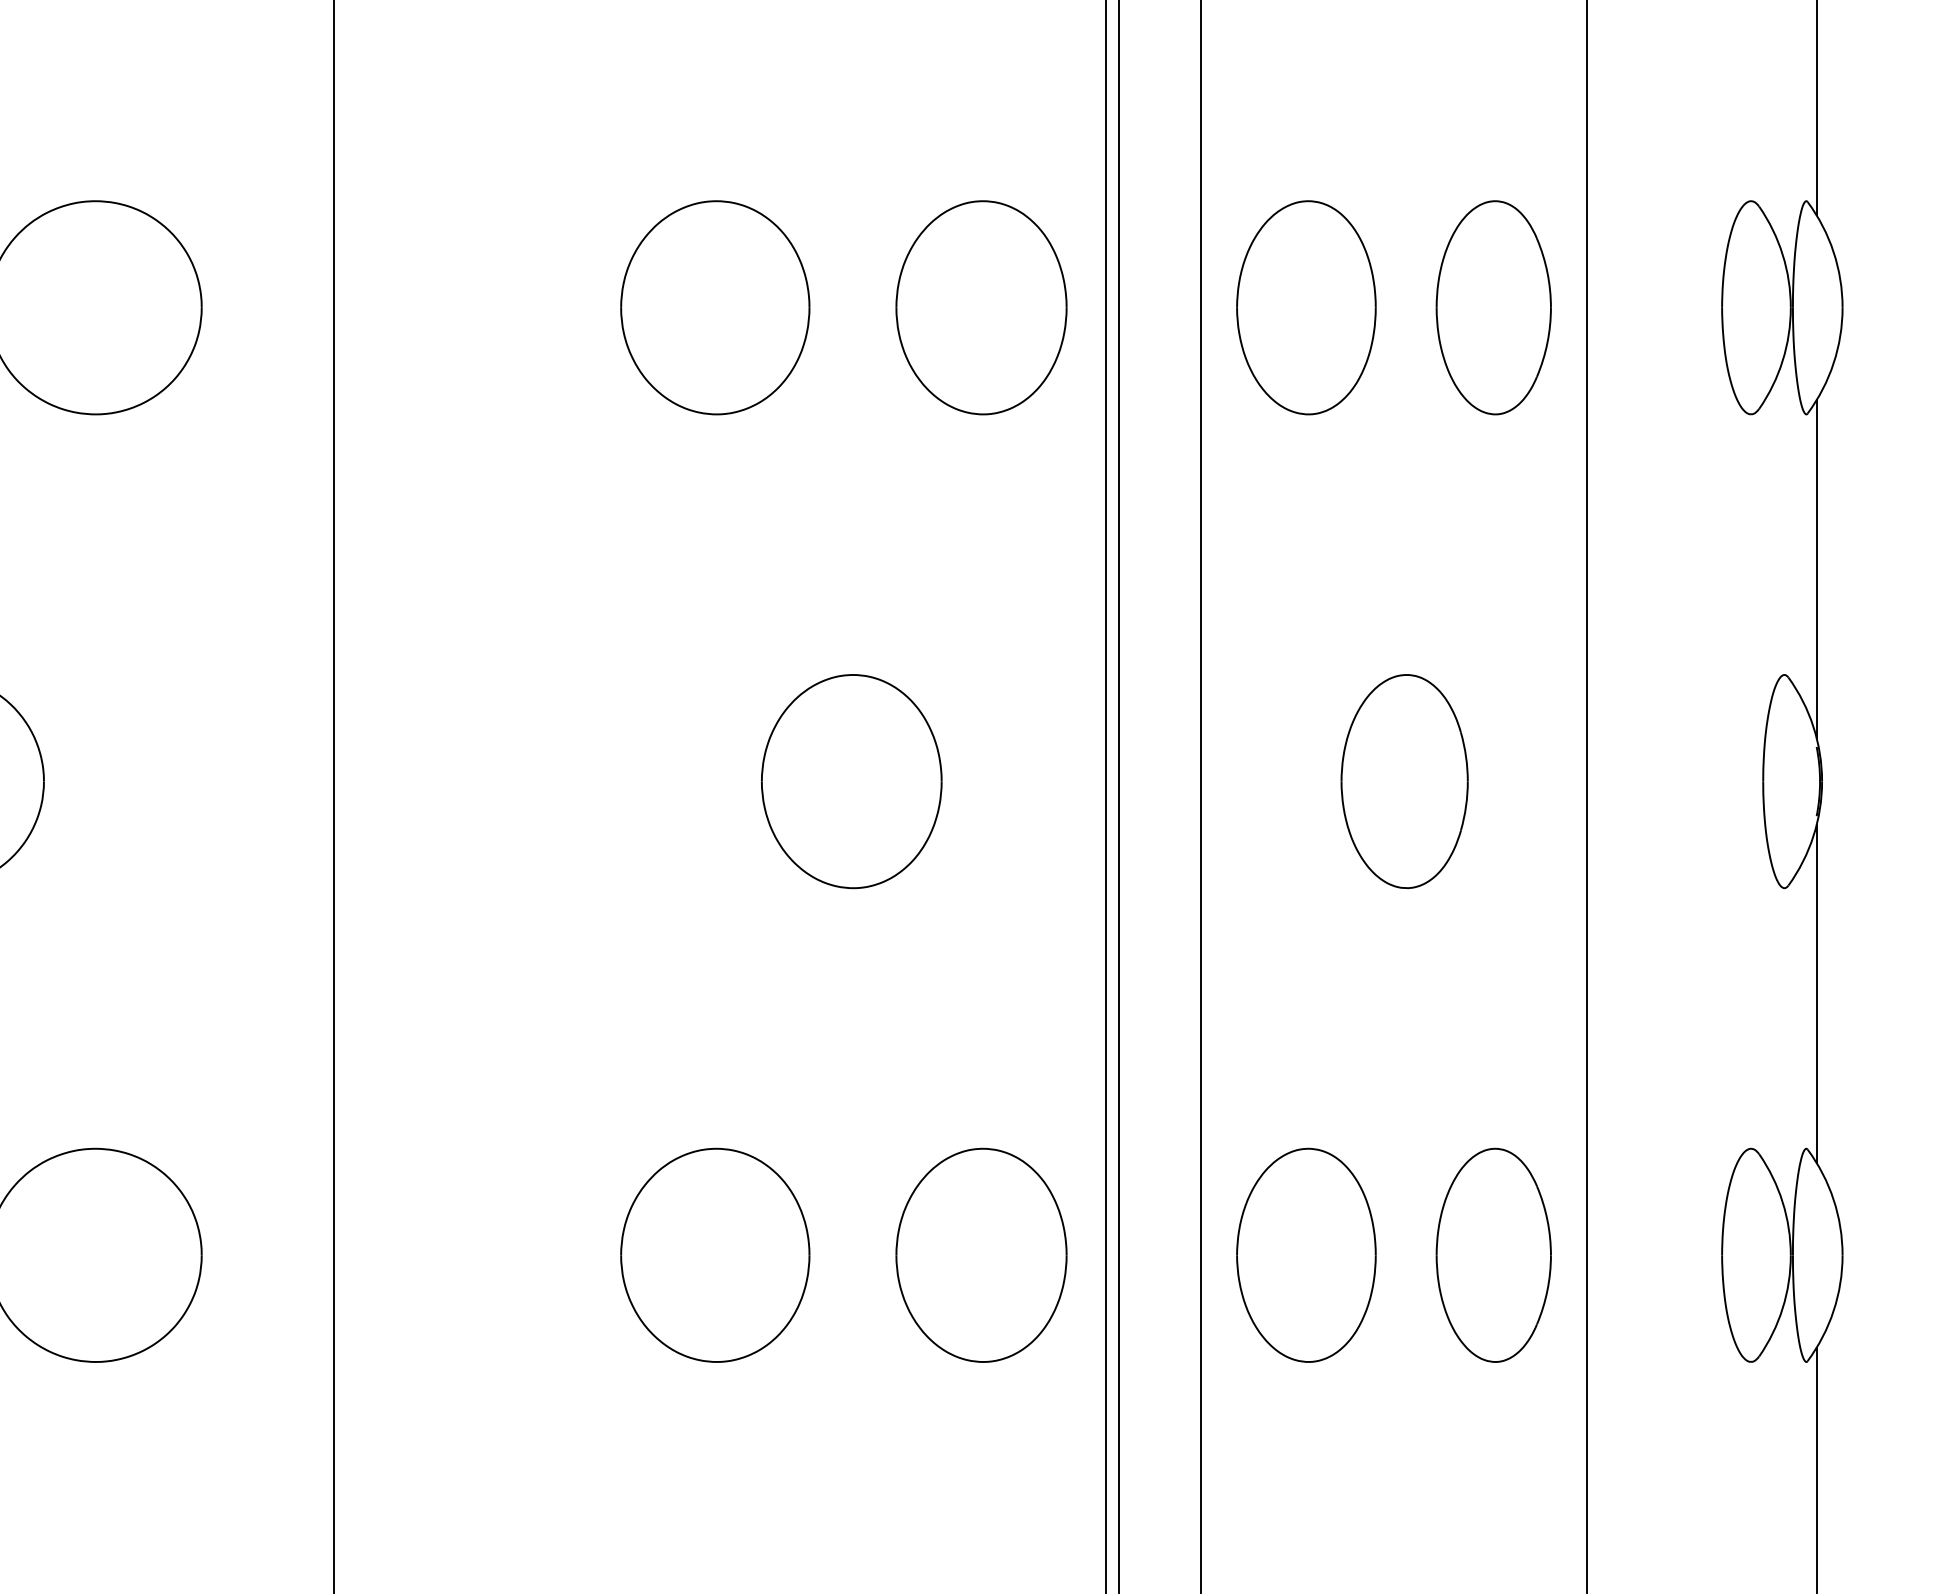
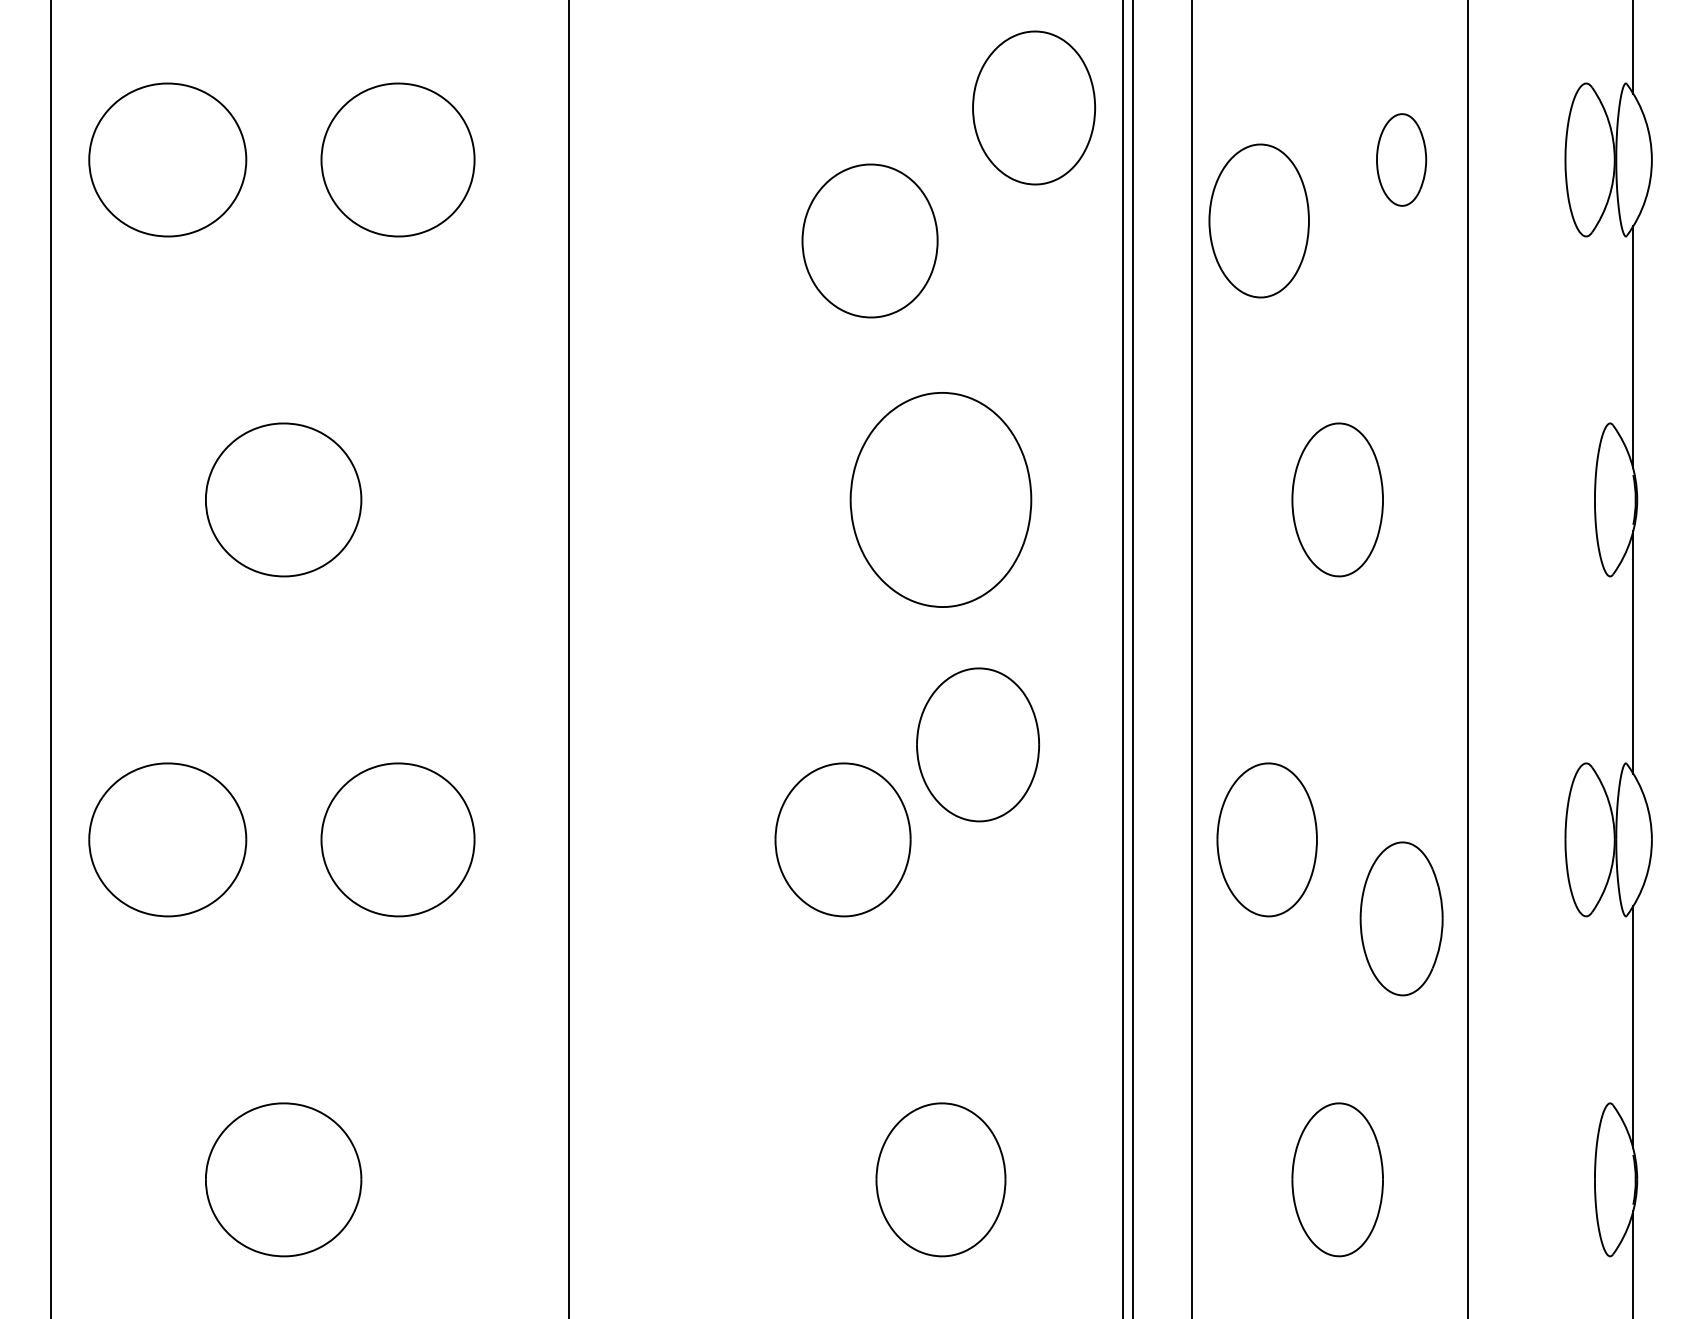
part: (714, 307) -> (869, 240), moved
part: (980, 307) -> (1033, 107), moved
part: (1305, 307) -> (1258, 220), moved
part: (1493, 307) -> (1401, 159), size x0.6
part: (851, 780) -> (940, 499), size x1.4
part: (980, 1254) -> (977, 744), moved
part: (1493, 1254) -> (1401, 918), moved

